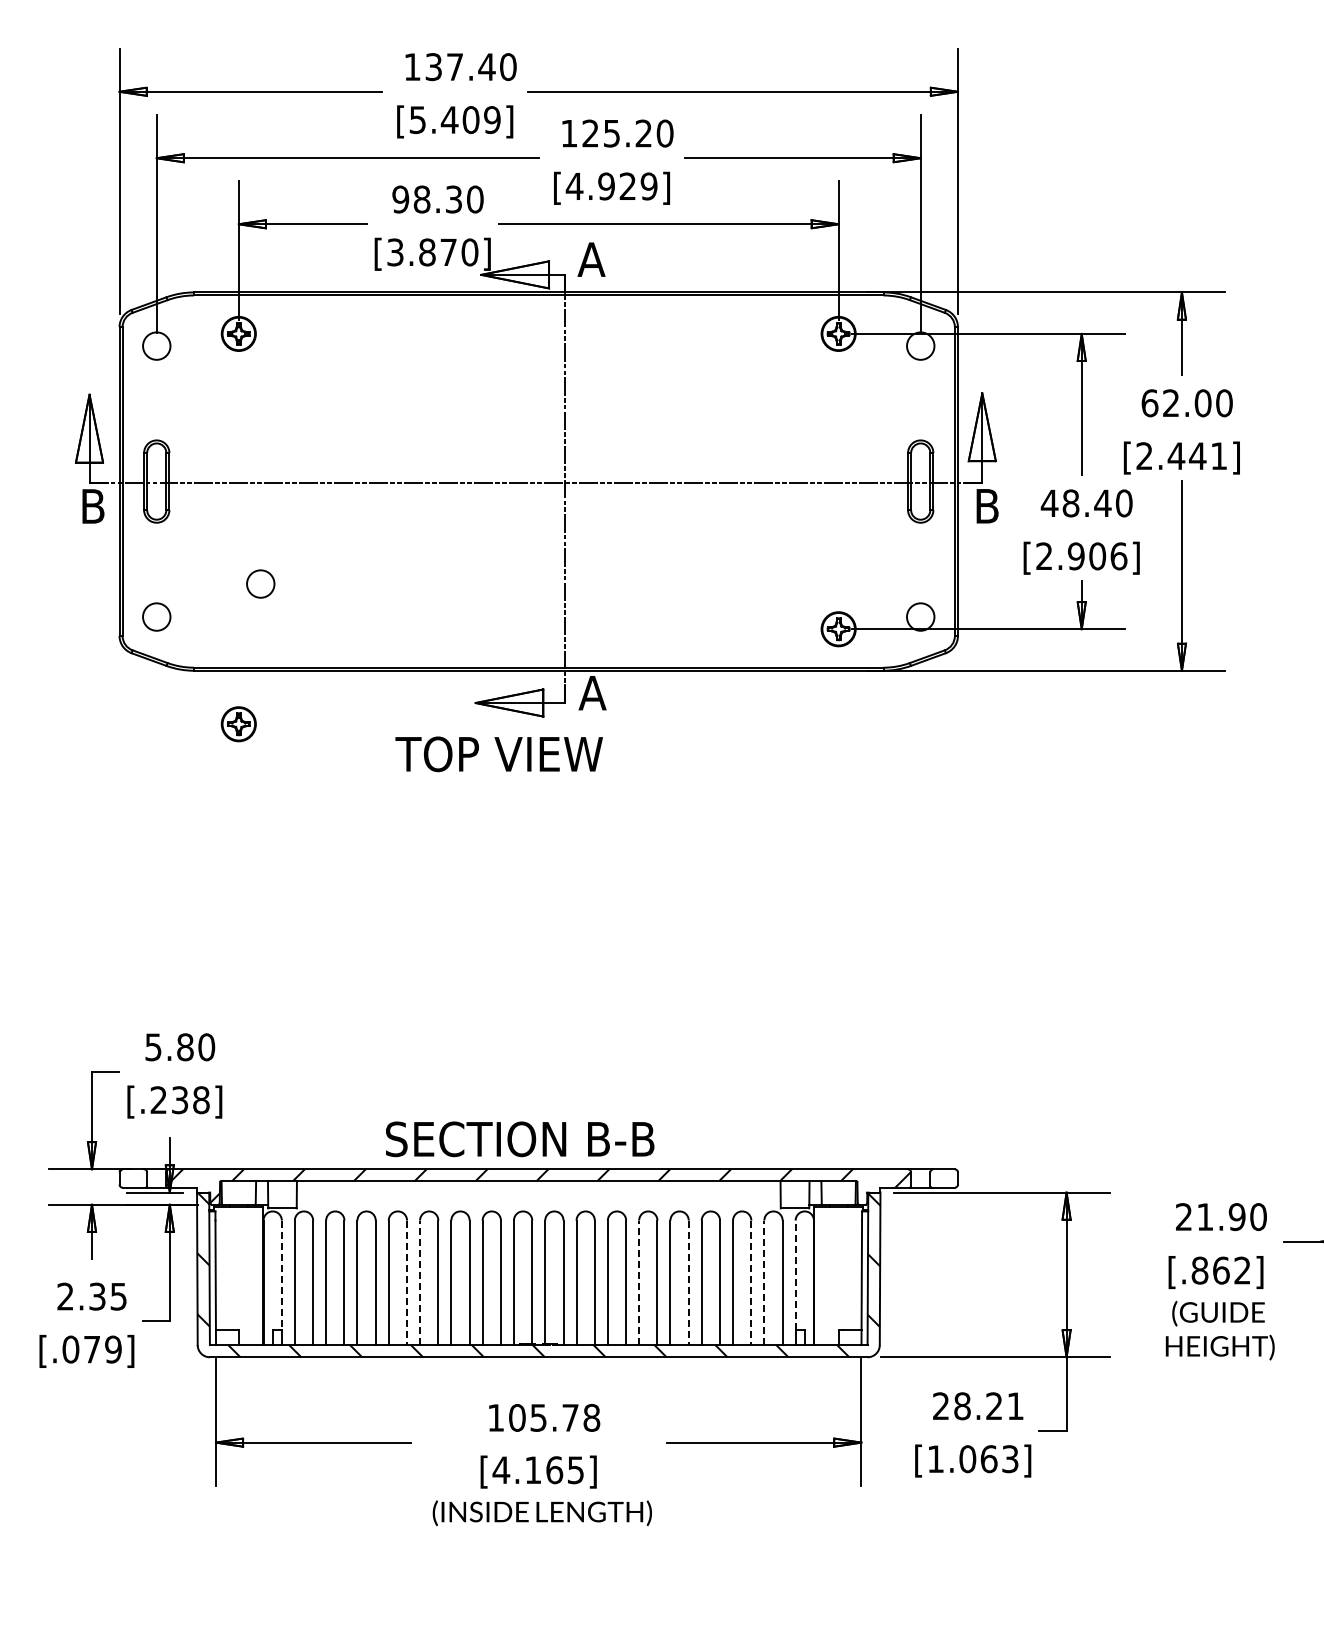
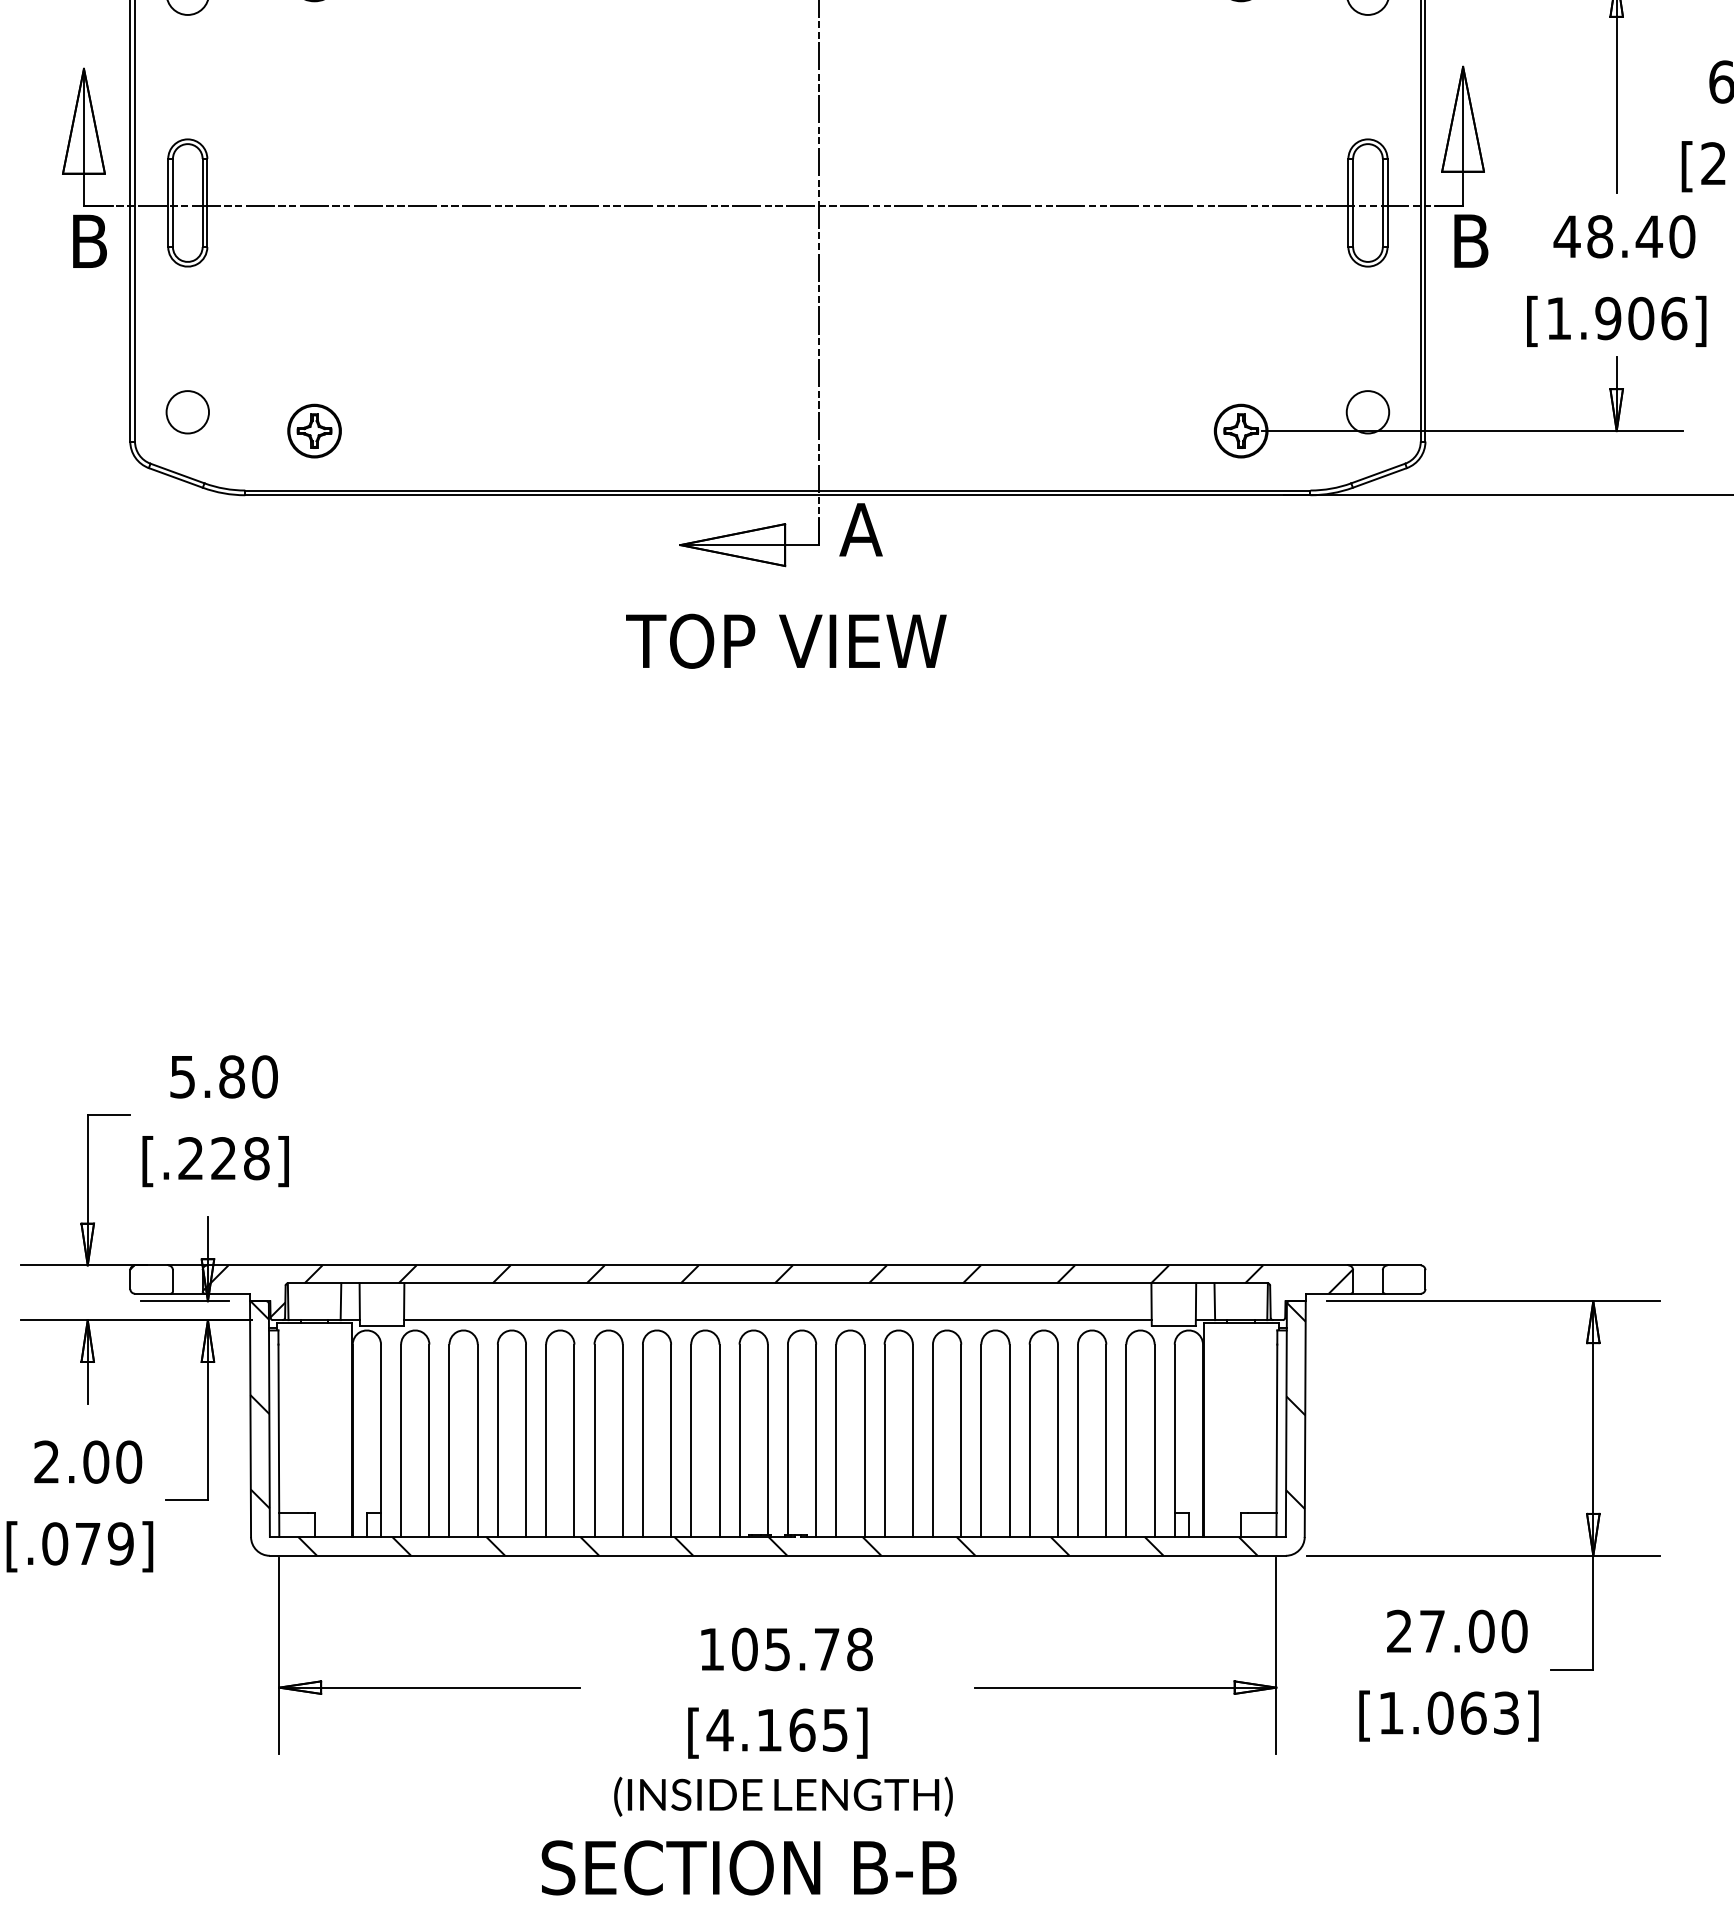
text: (1043, 555) -> (1557, 317), [2.906] -> [1.906]
circle: (260, 583) -> (348, 360), removed
part: (238, 724) -> (314, 431), moved
text: (498, 754) -> (785, 641), moved
text: (180, 1100) -> (224, 1159), [.238] -> [.228]
text: (520, 1139) -> (749, 1868), moved
line: (538, 1204) -> (777, 1319), added
line: (281, 1275) -> (380, 1429), dashed -> solid
line: (795, 1275) -> (1174, 1429), dashed -> solid
line: (420, 1282) -> (595, 1440), dashed -> solid
line: (639, 1282) -> (933, 1440), dashed -> solid
line: (764, 1282) -> (1126, 1440), dashed -> solid
line: (407, 1283) -> (575, 1441), dashed -> solid
line: (688, 1283) -> (1009, 1441), dashed -> solid
line: (751, 1283) -> (1106, 1441), dashed -> solid
text: (108, 1296) -> (113, 1461), 2.35 -> 2.00
text: (989, 1406) -> (1474, 1631), 28.21 -> 27.00

